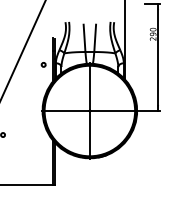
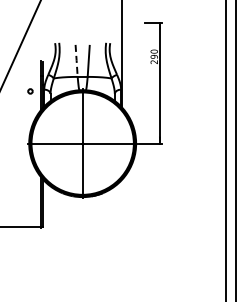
line: (84, 37) -> (76, 60), solid -> dashed

